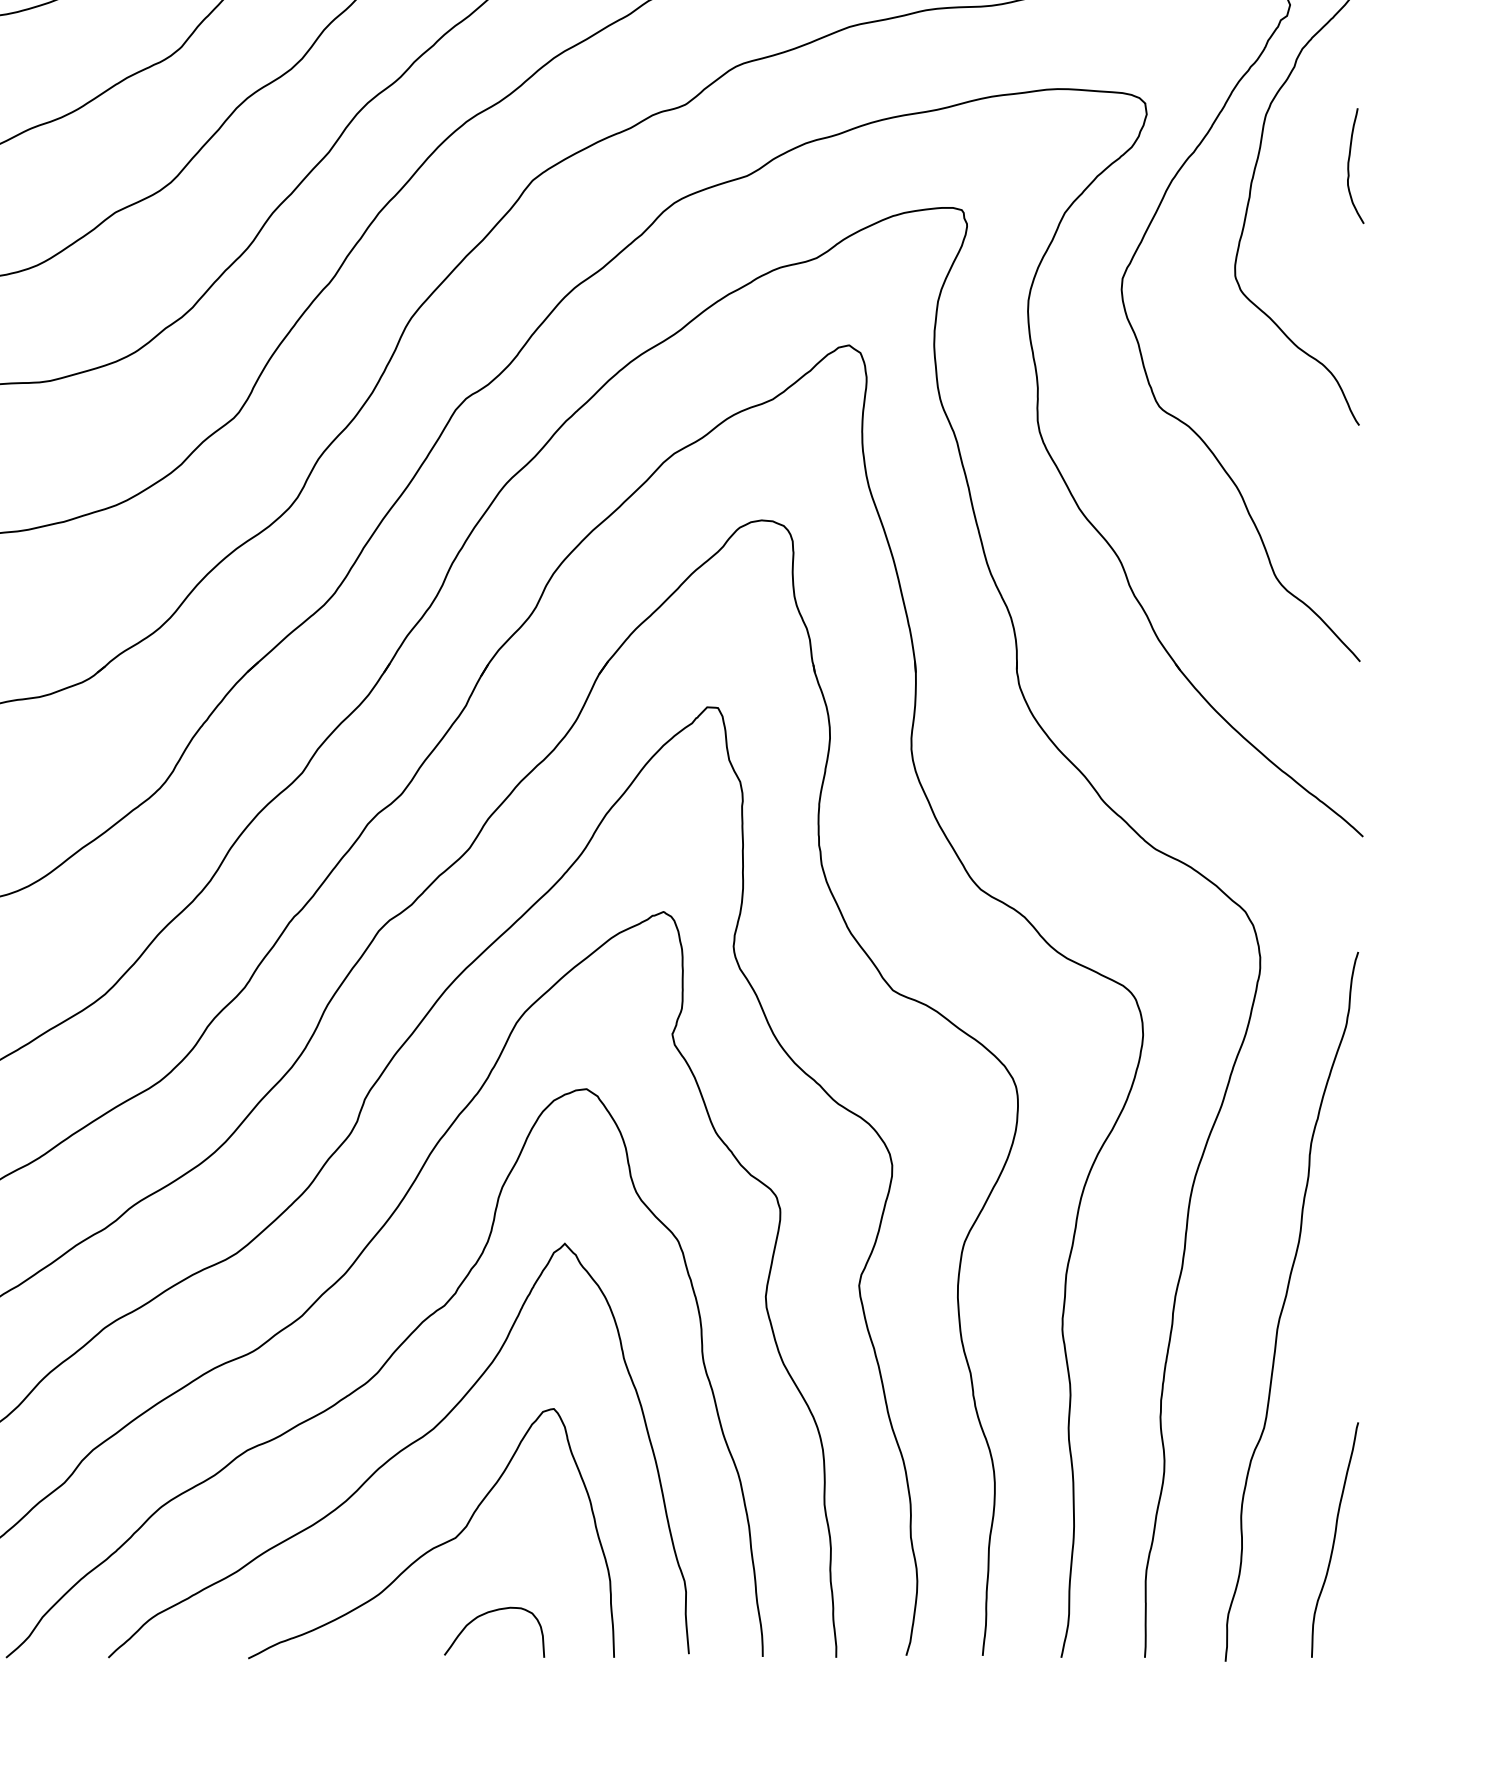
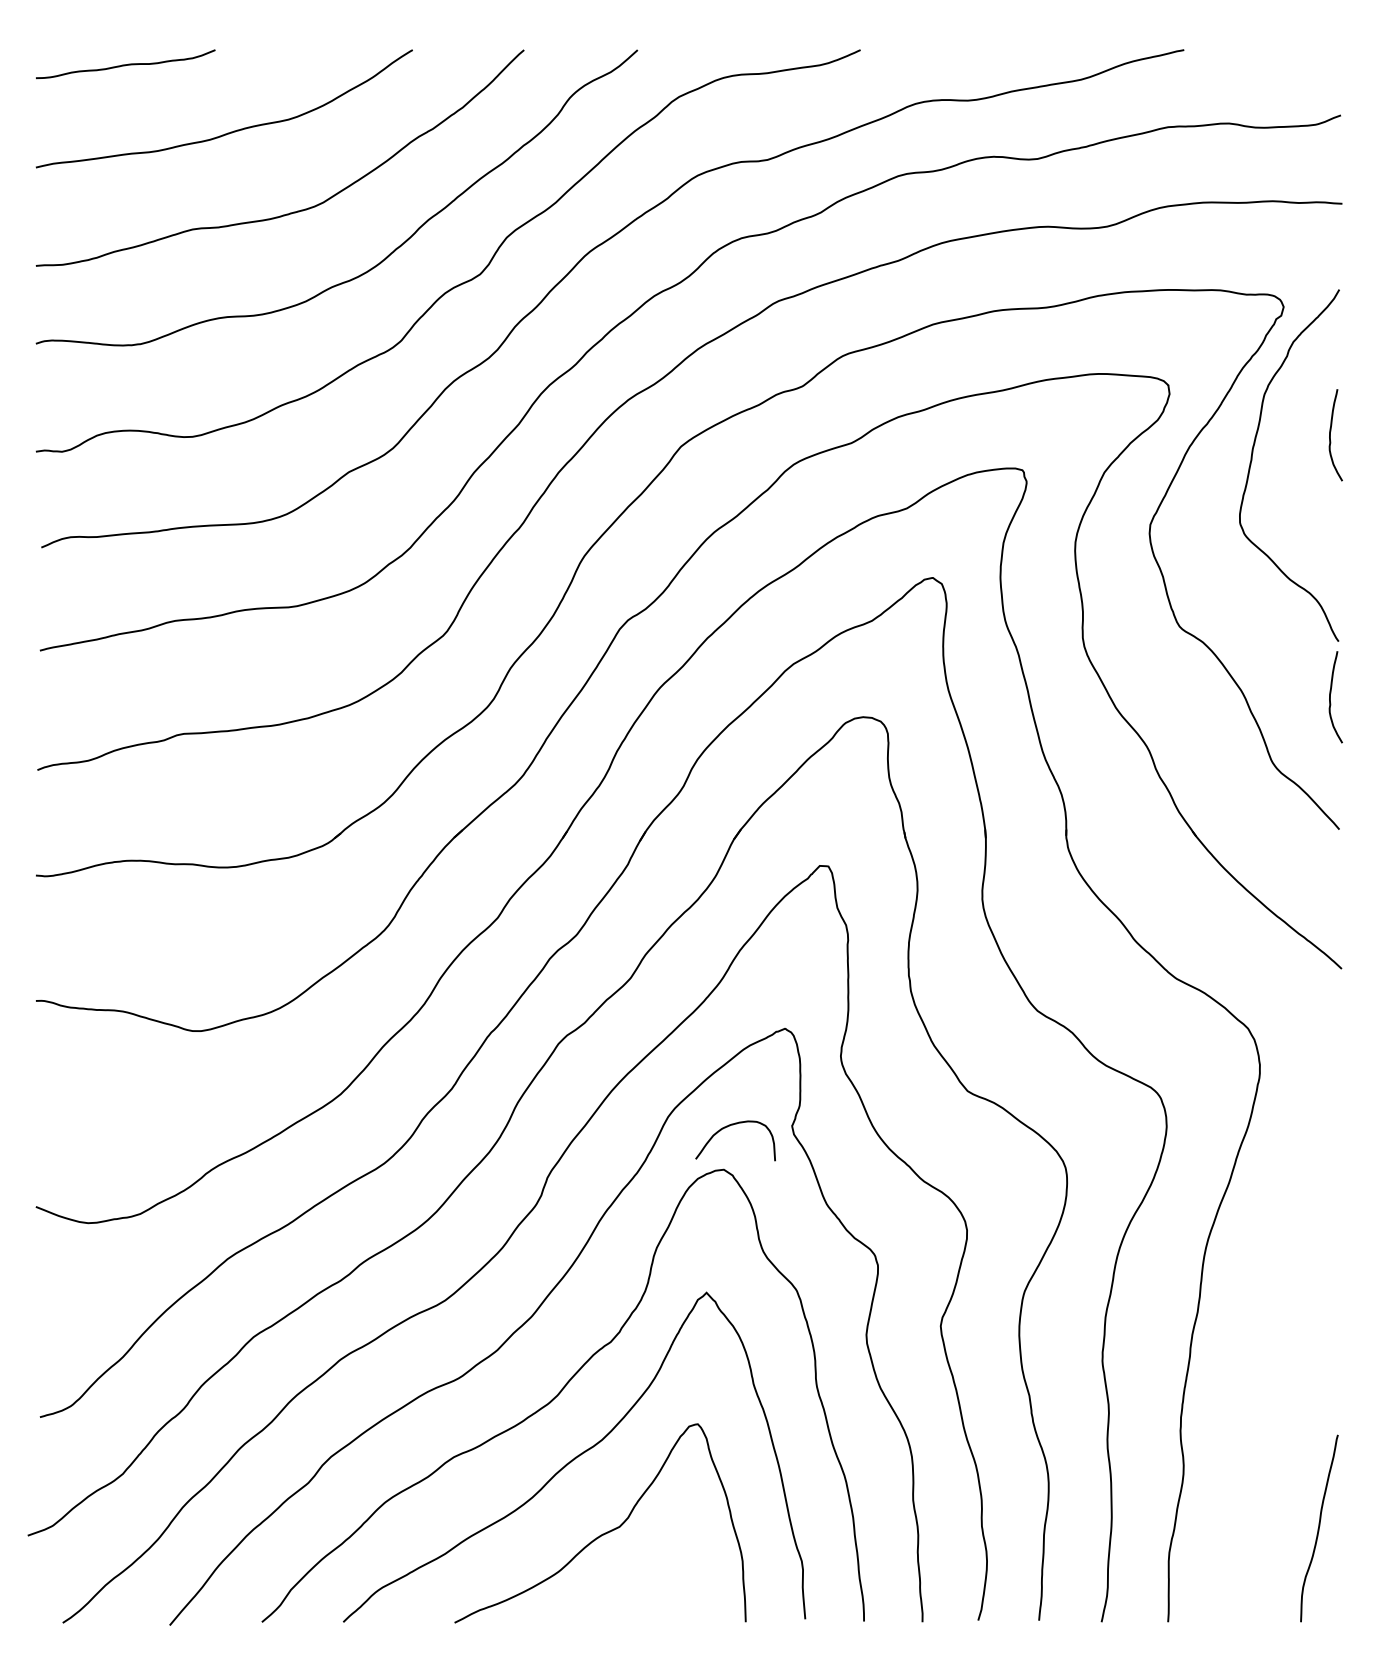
curve: (1348, 495) -> (1330, 697), added
curve: (1284, 1306) -> (1279, 1342), removed
curve: (491, 1612) -> (733, 1125), moved

